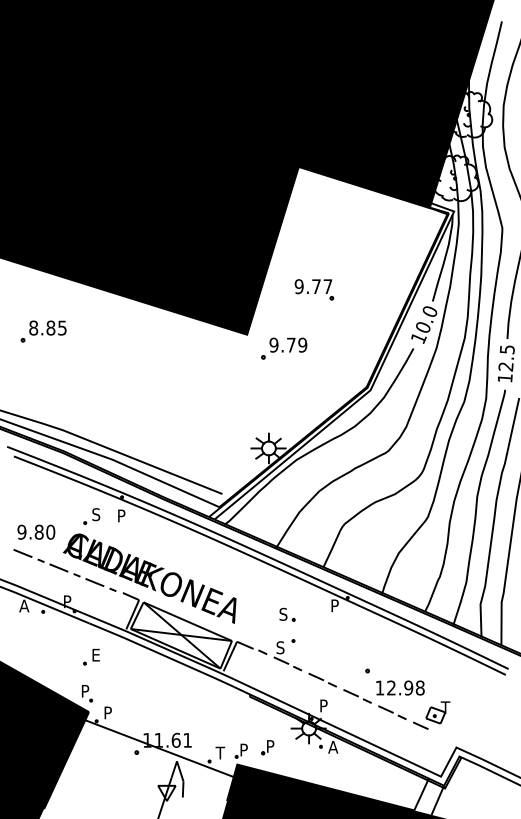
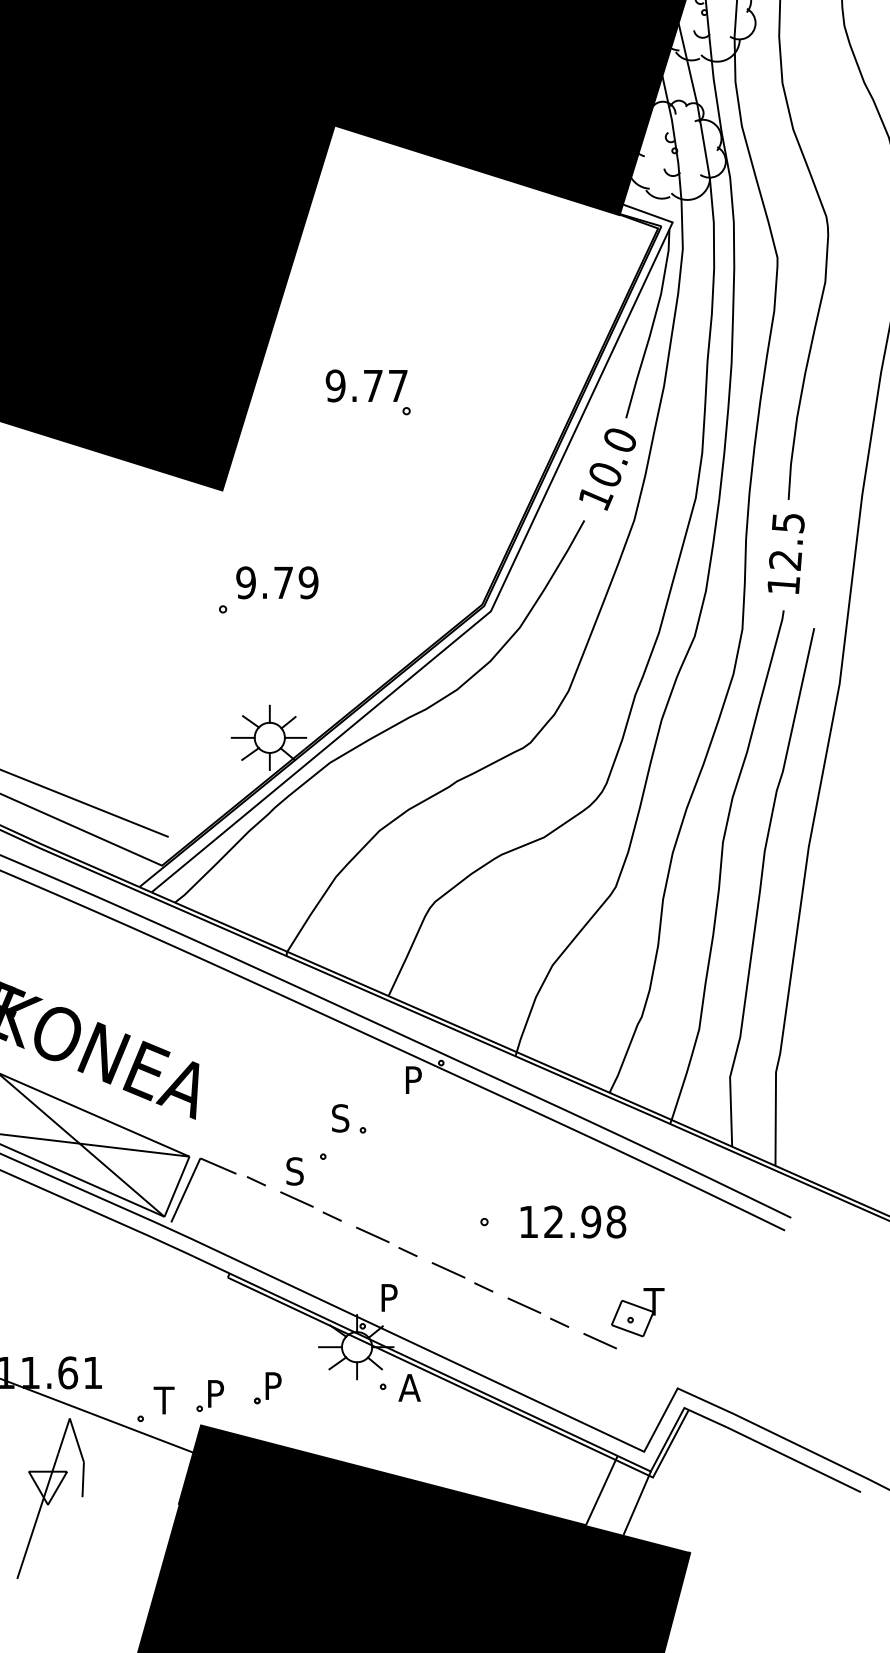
part: (284, 348) -> (268, 590), moved
part: (287, 614) -> (349, 1118), moved
text: (400, 687) -> (573, 1220), moved

